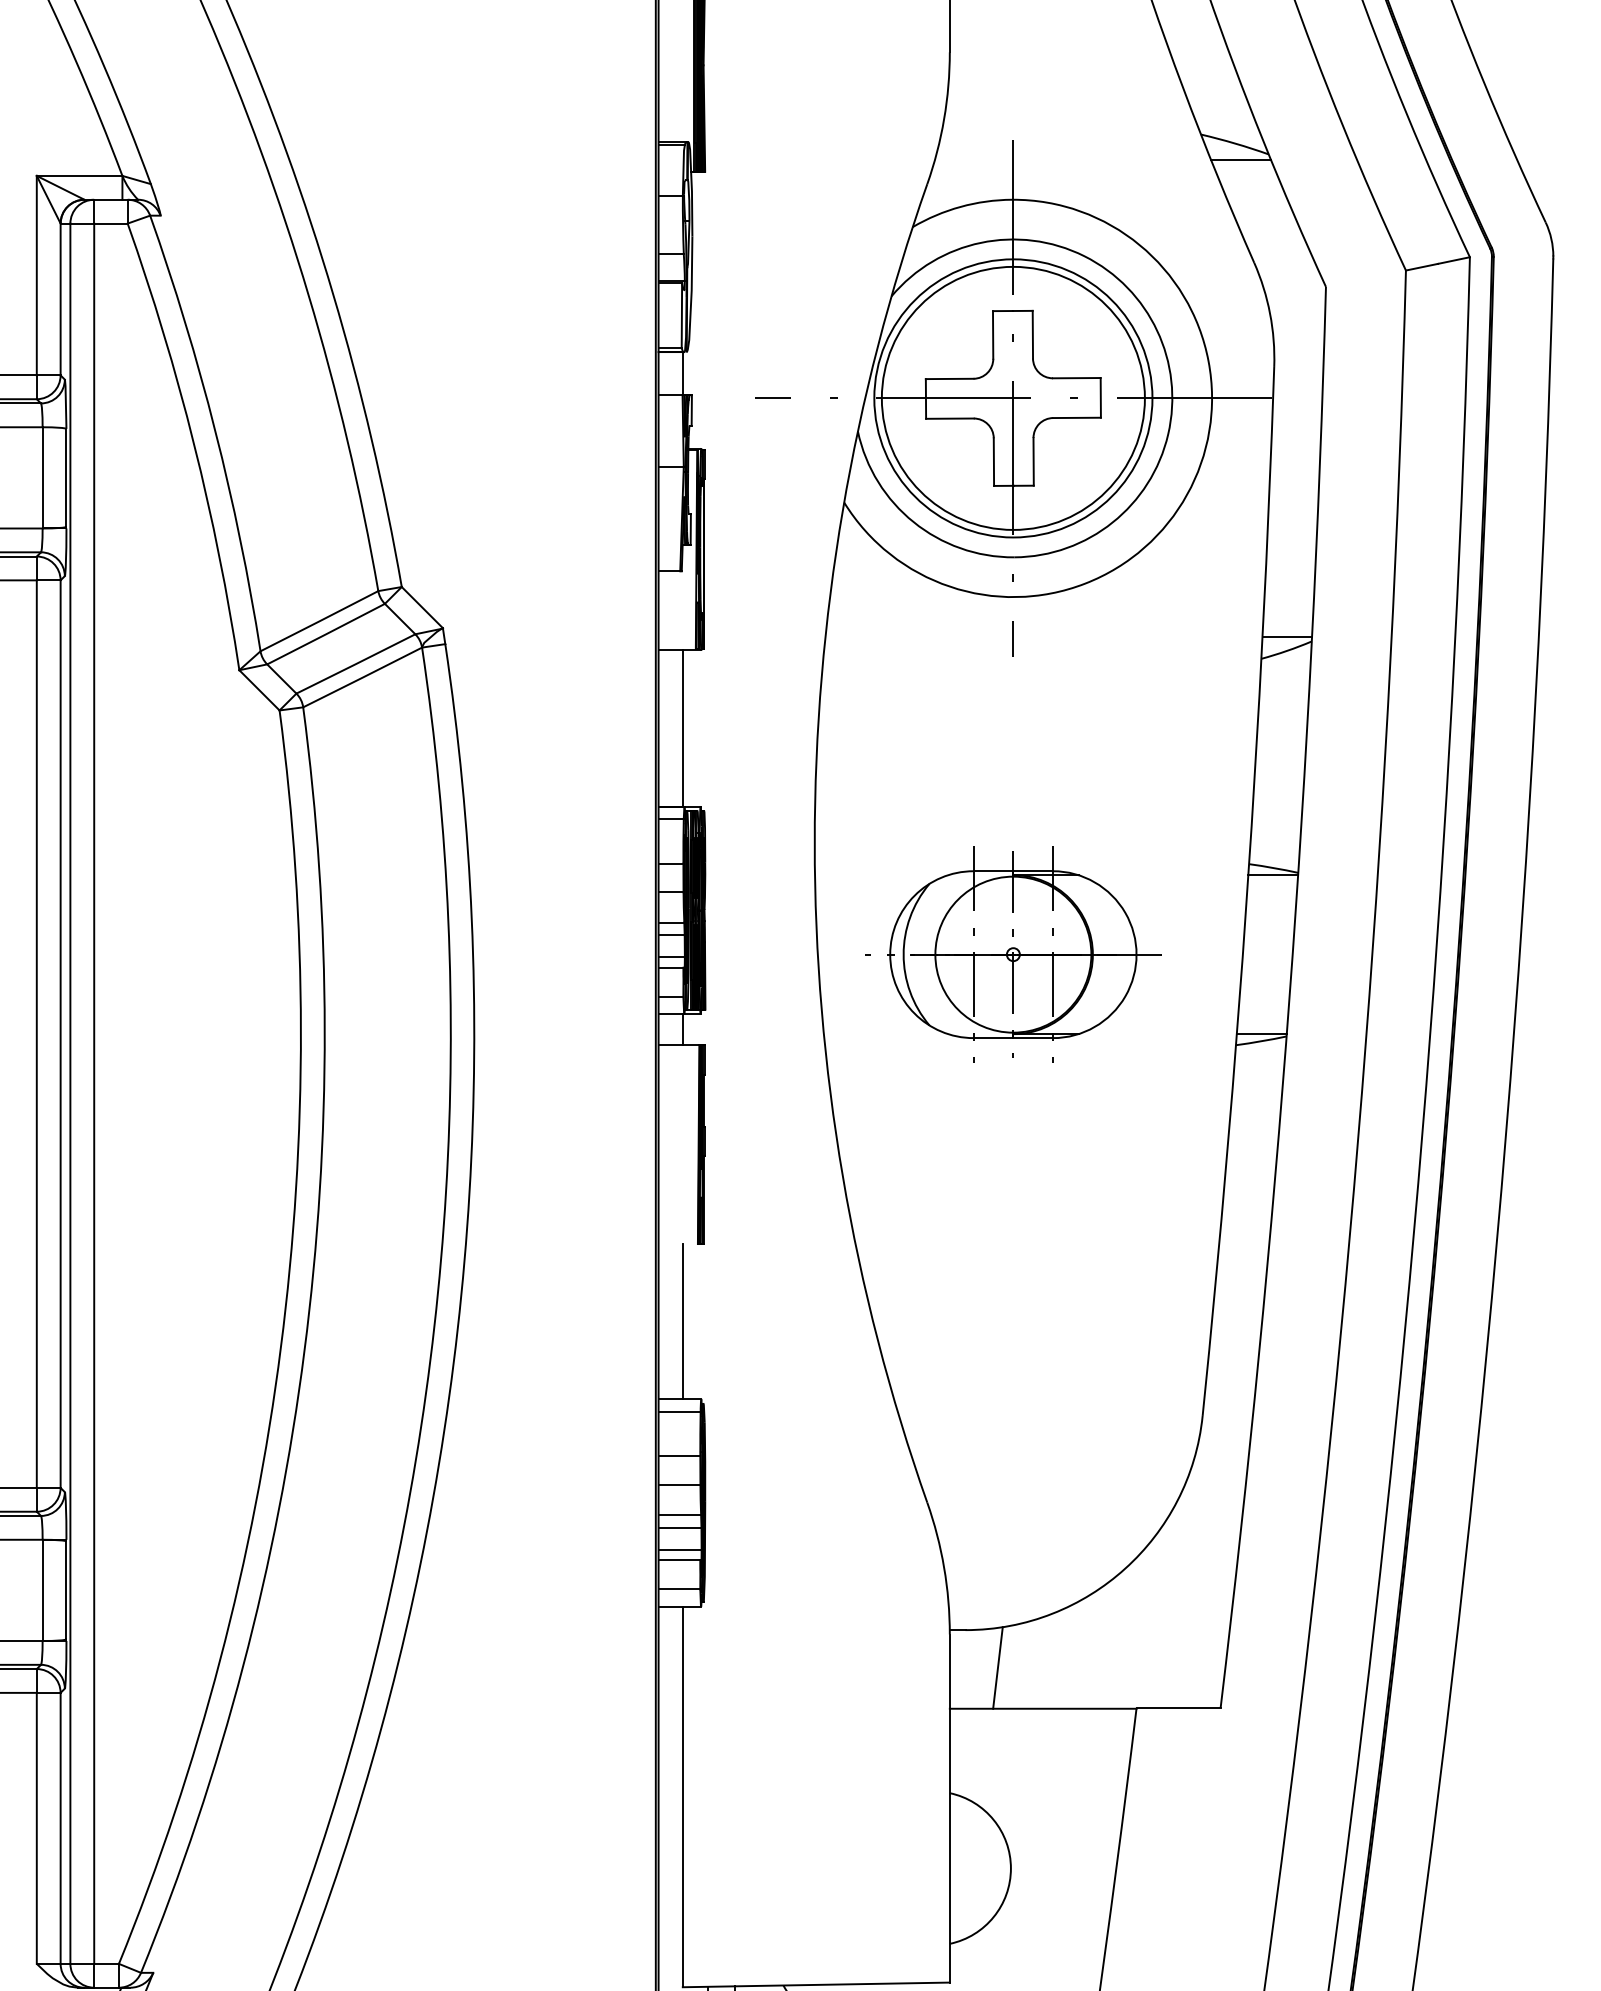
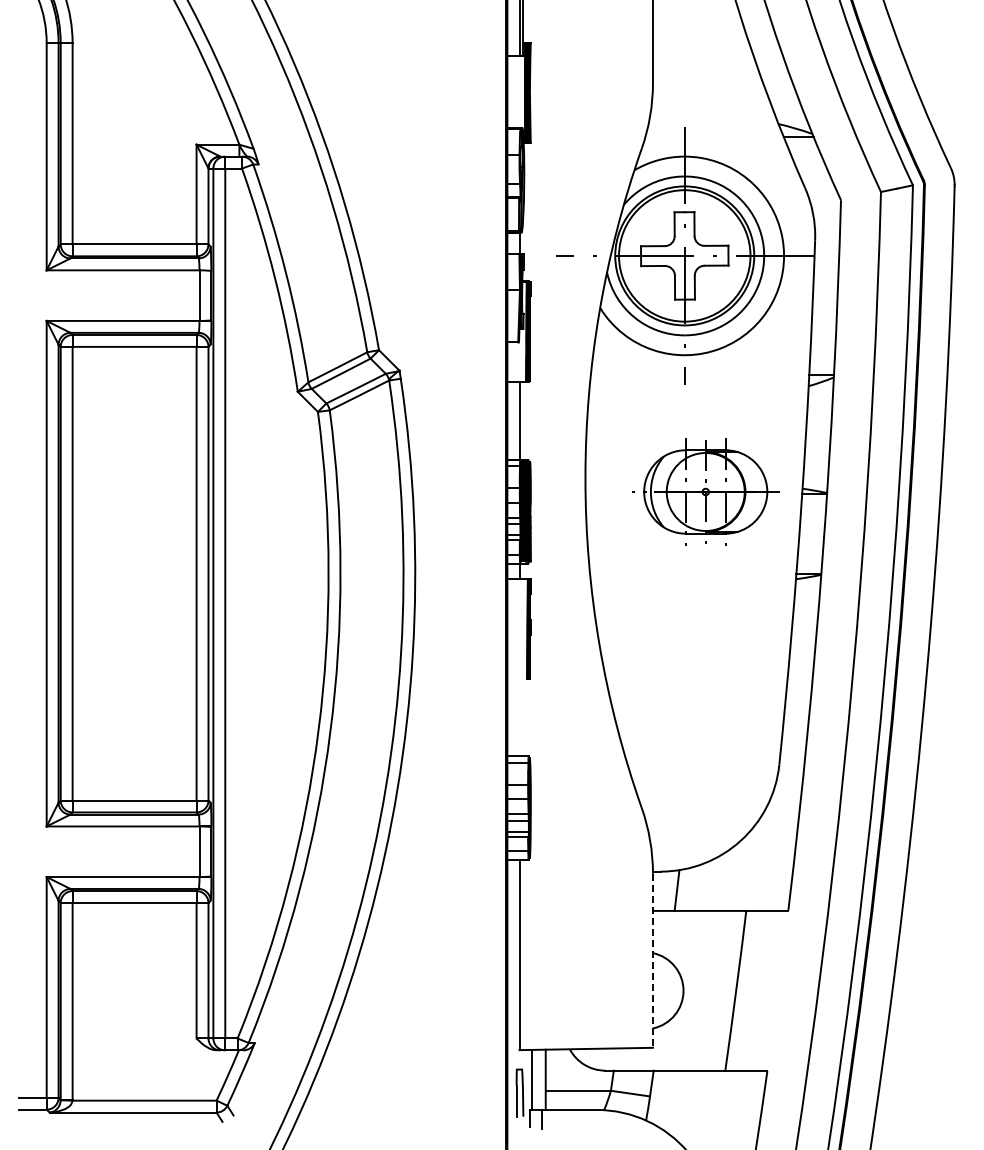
part: (1012, 953) -> (705, 491), moved
line: (682, 1321) -> (519, 717), removed
line: (948, 1807) -> (652, 960), solid -> dashed

